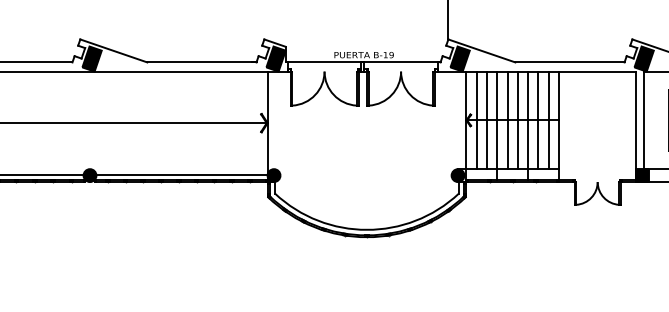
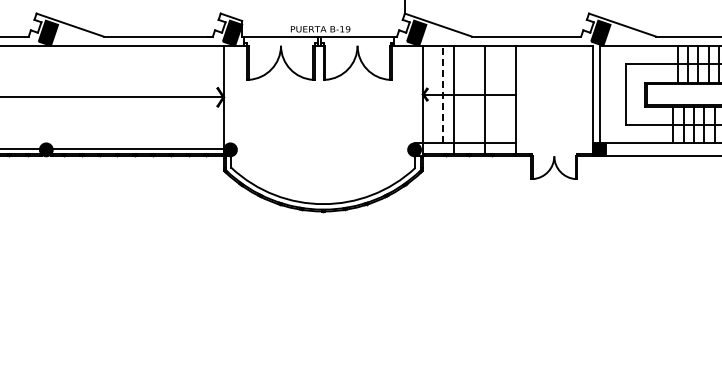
line: (476, 120) -> (433, 94), removed
line: (486, 120) -> (443, 94), solid -> dashed
line: (507, 120) -> (464, 94), removed
line: (517, 120) -> (474, 94), removed
line: (538, 120) -> (495, 94), removed
line: (548, 120) -> (505, 94), removed

